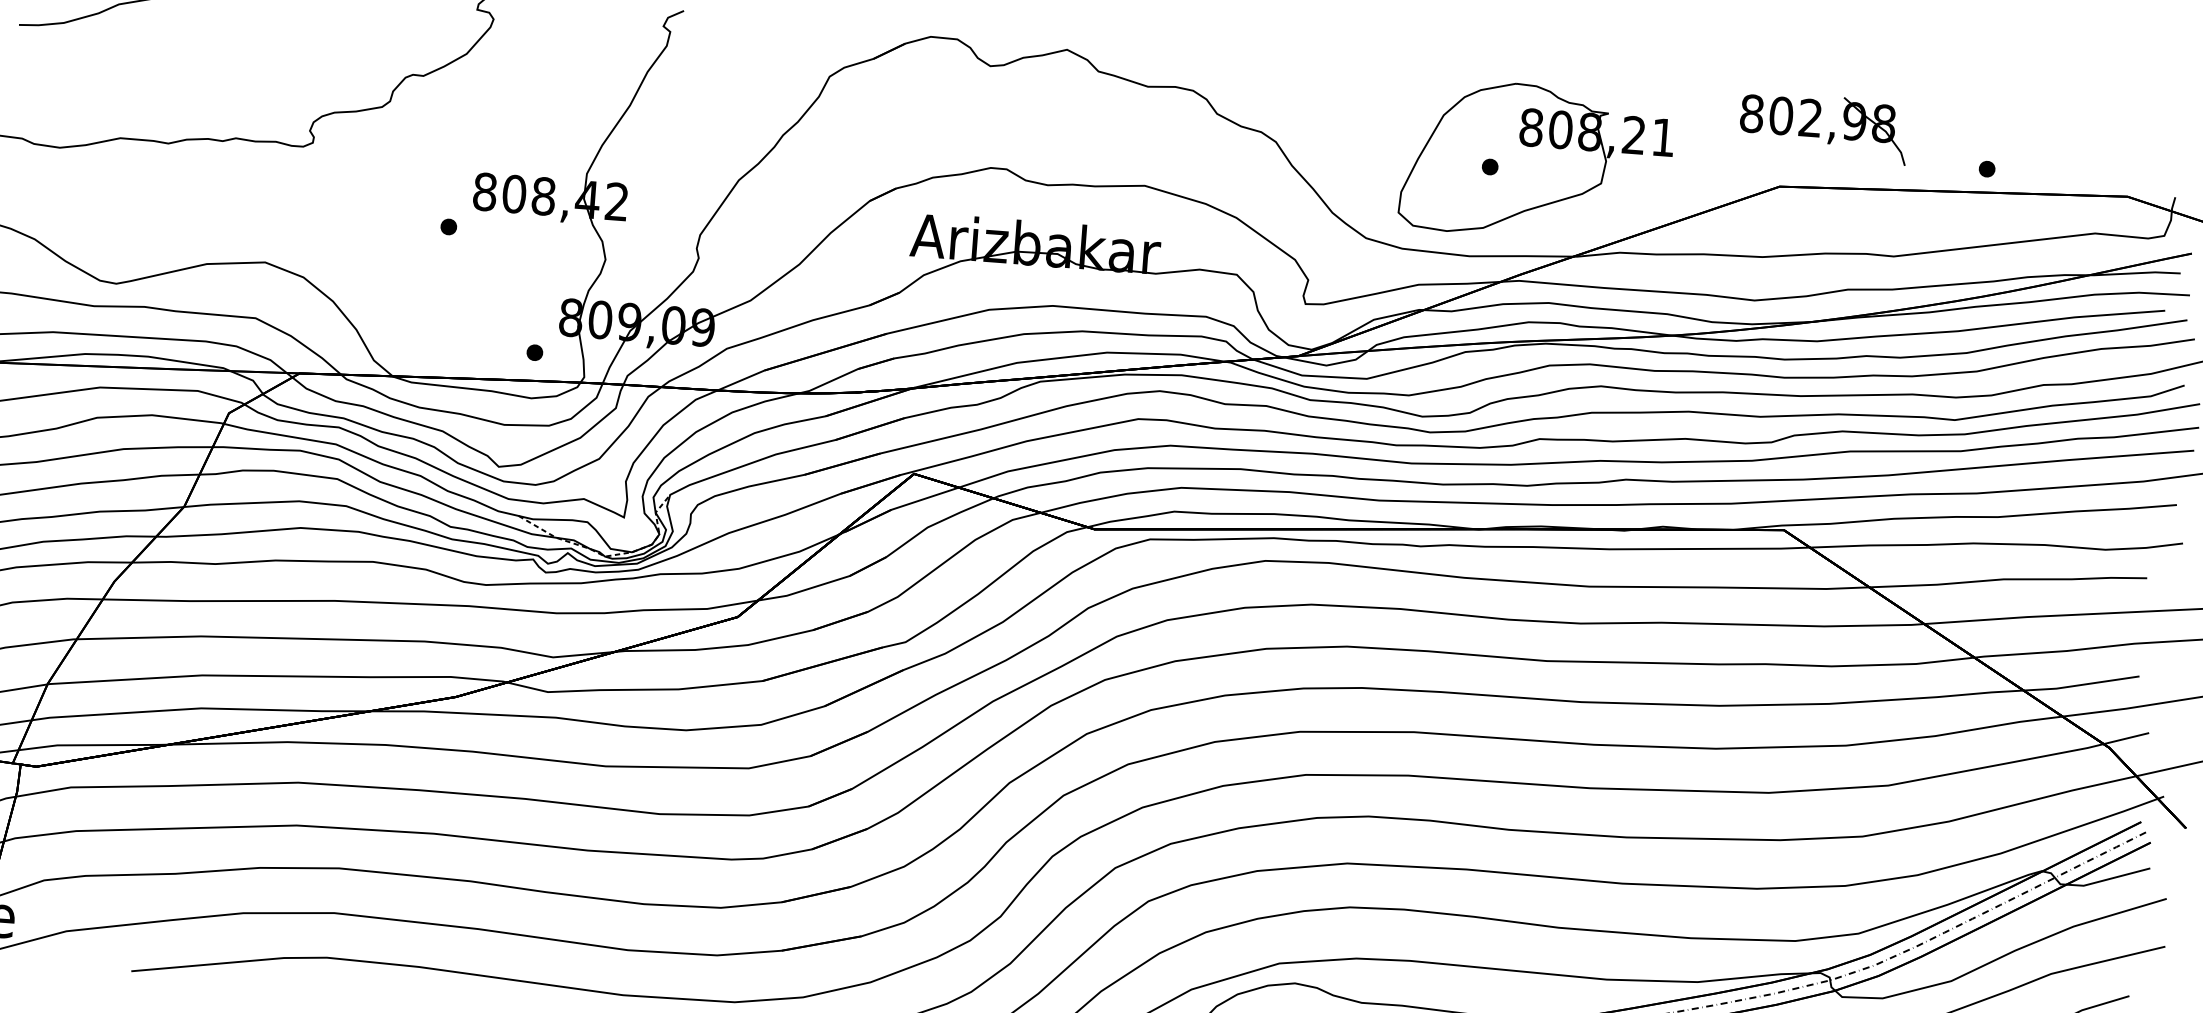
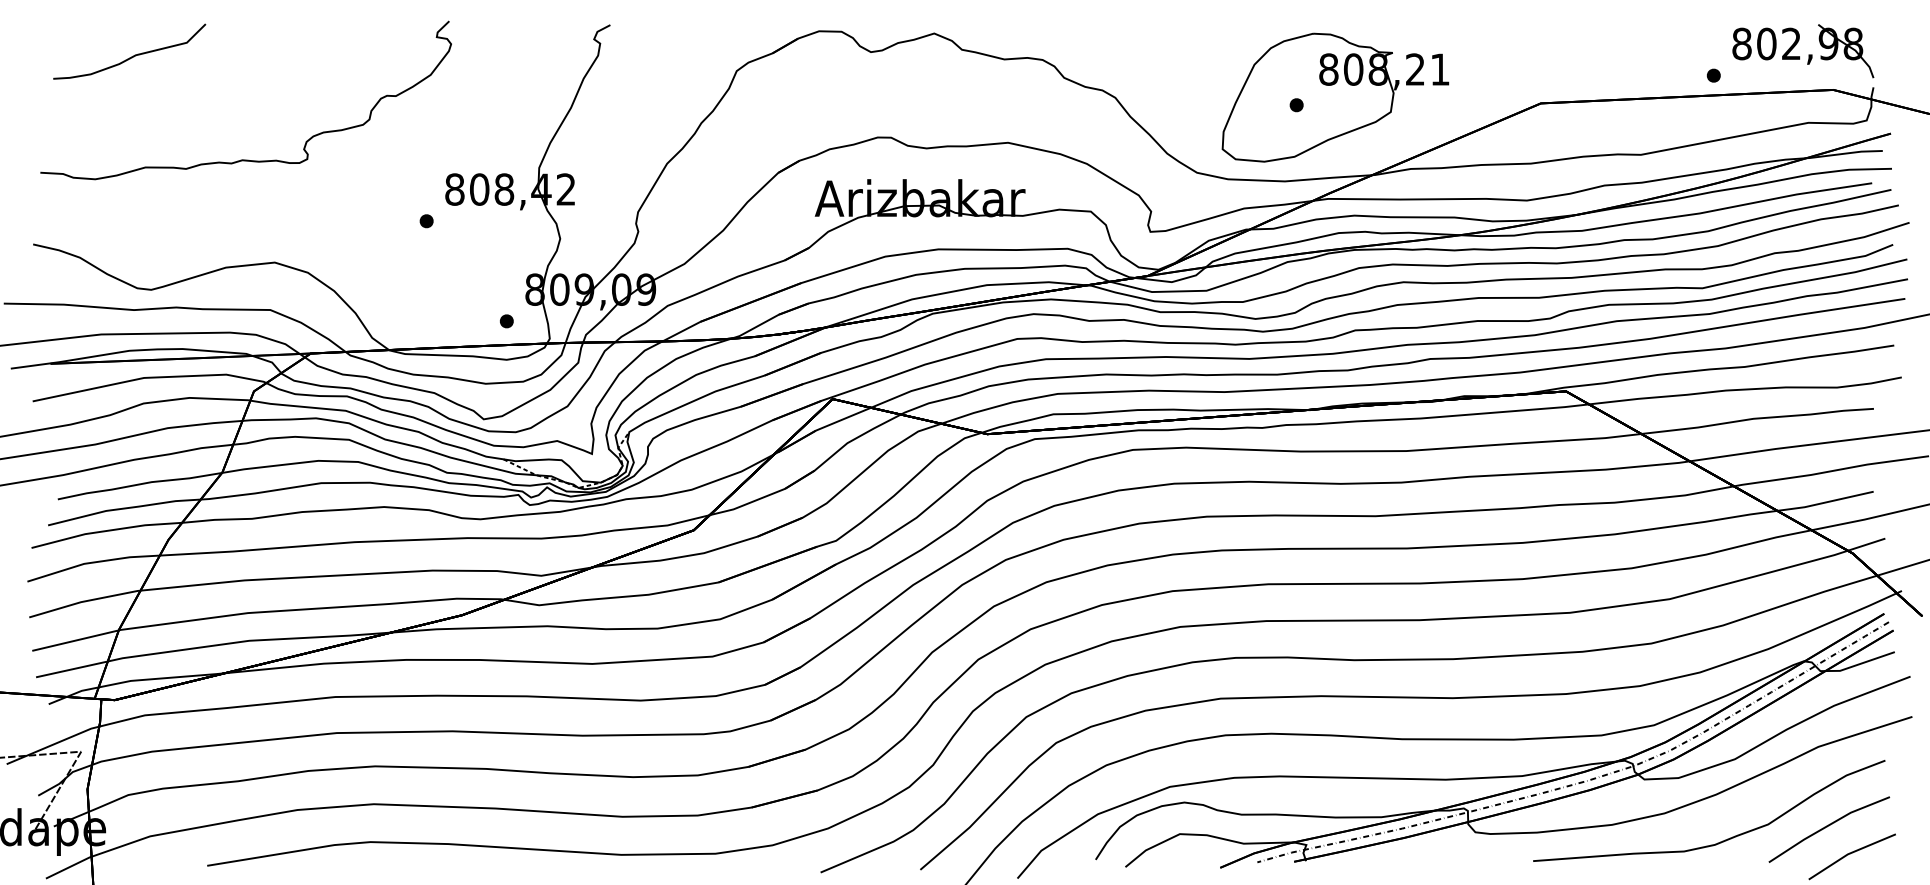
part: (1824, 128) -> (1803, 51), moved

